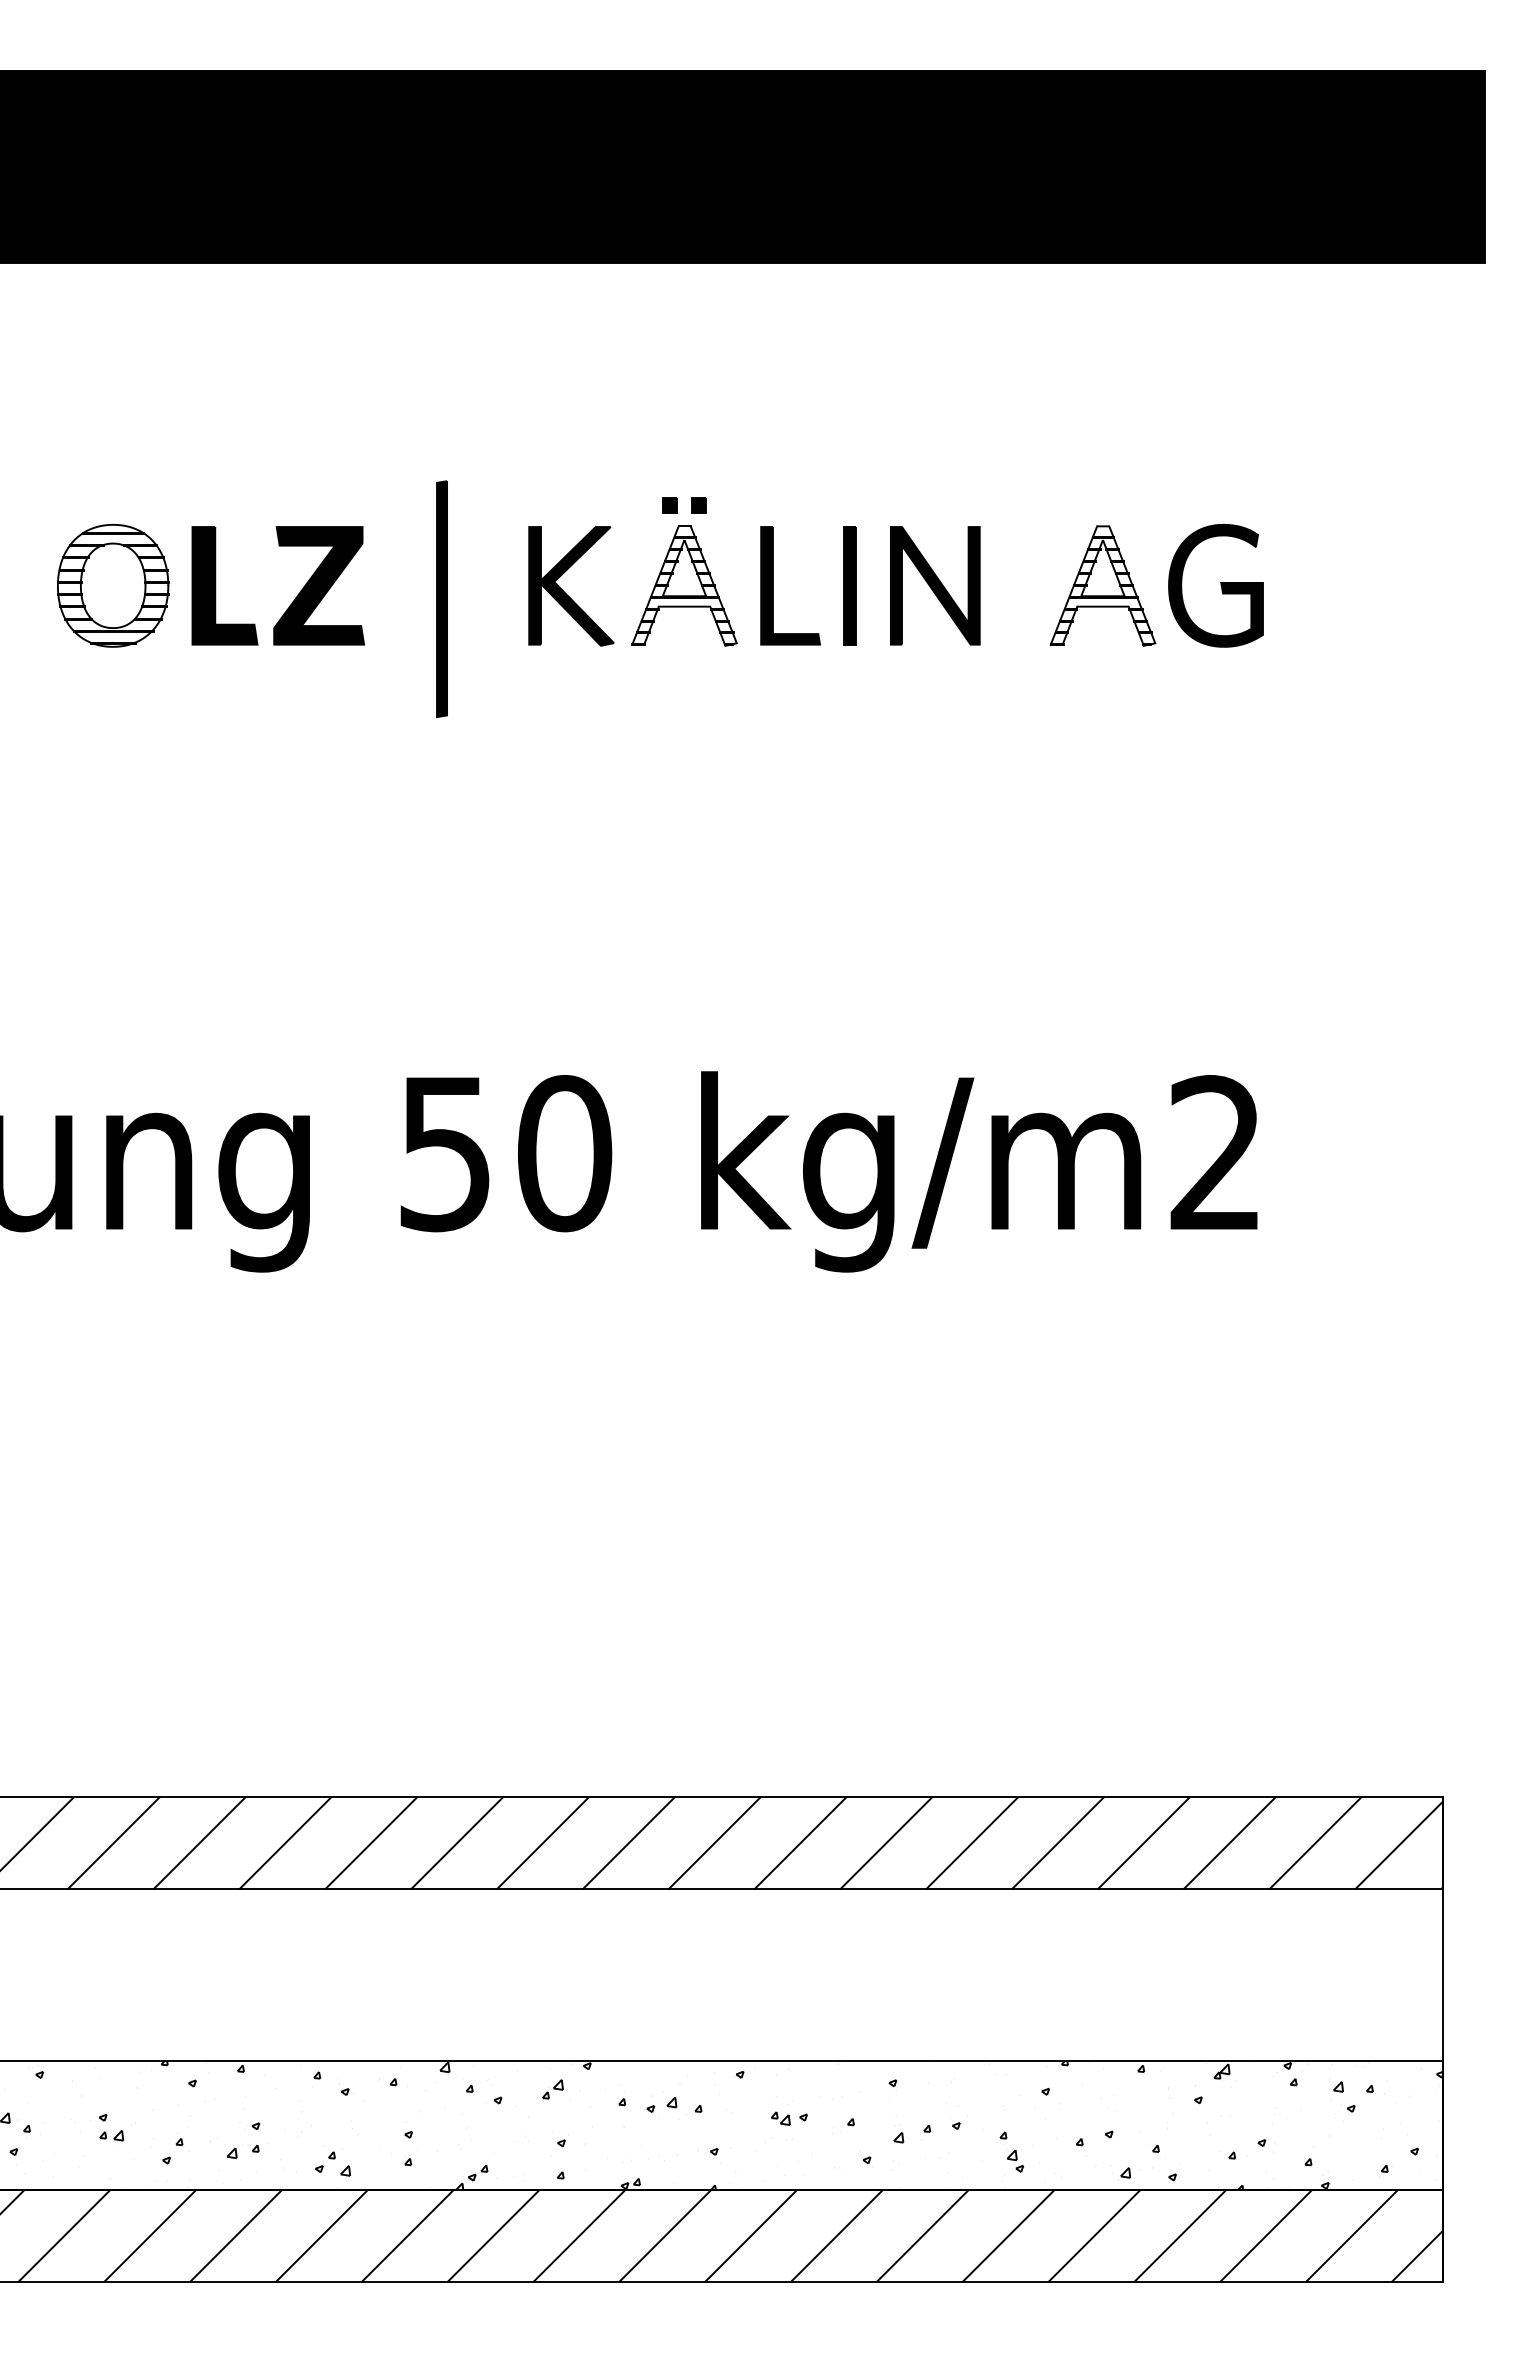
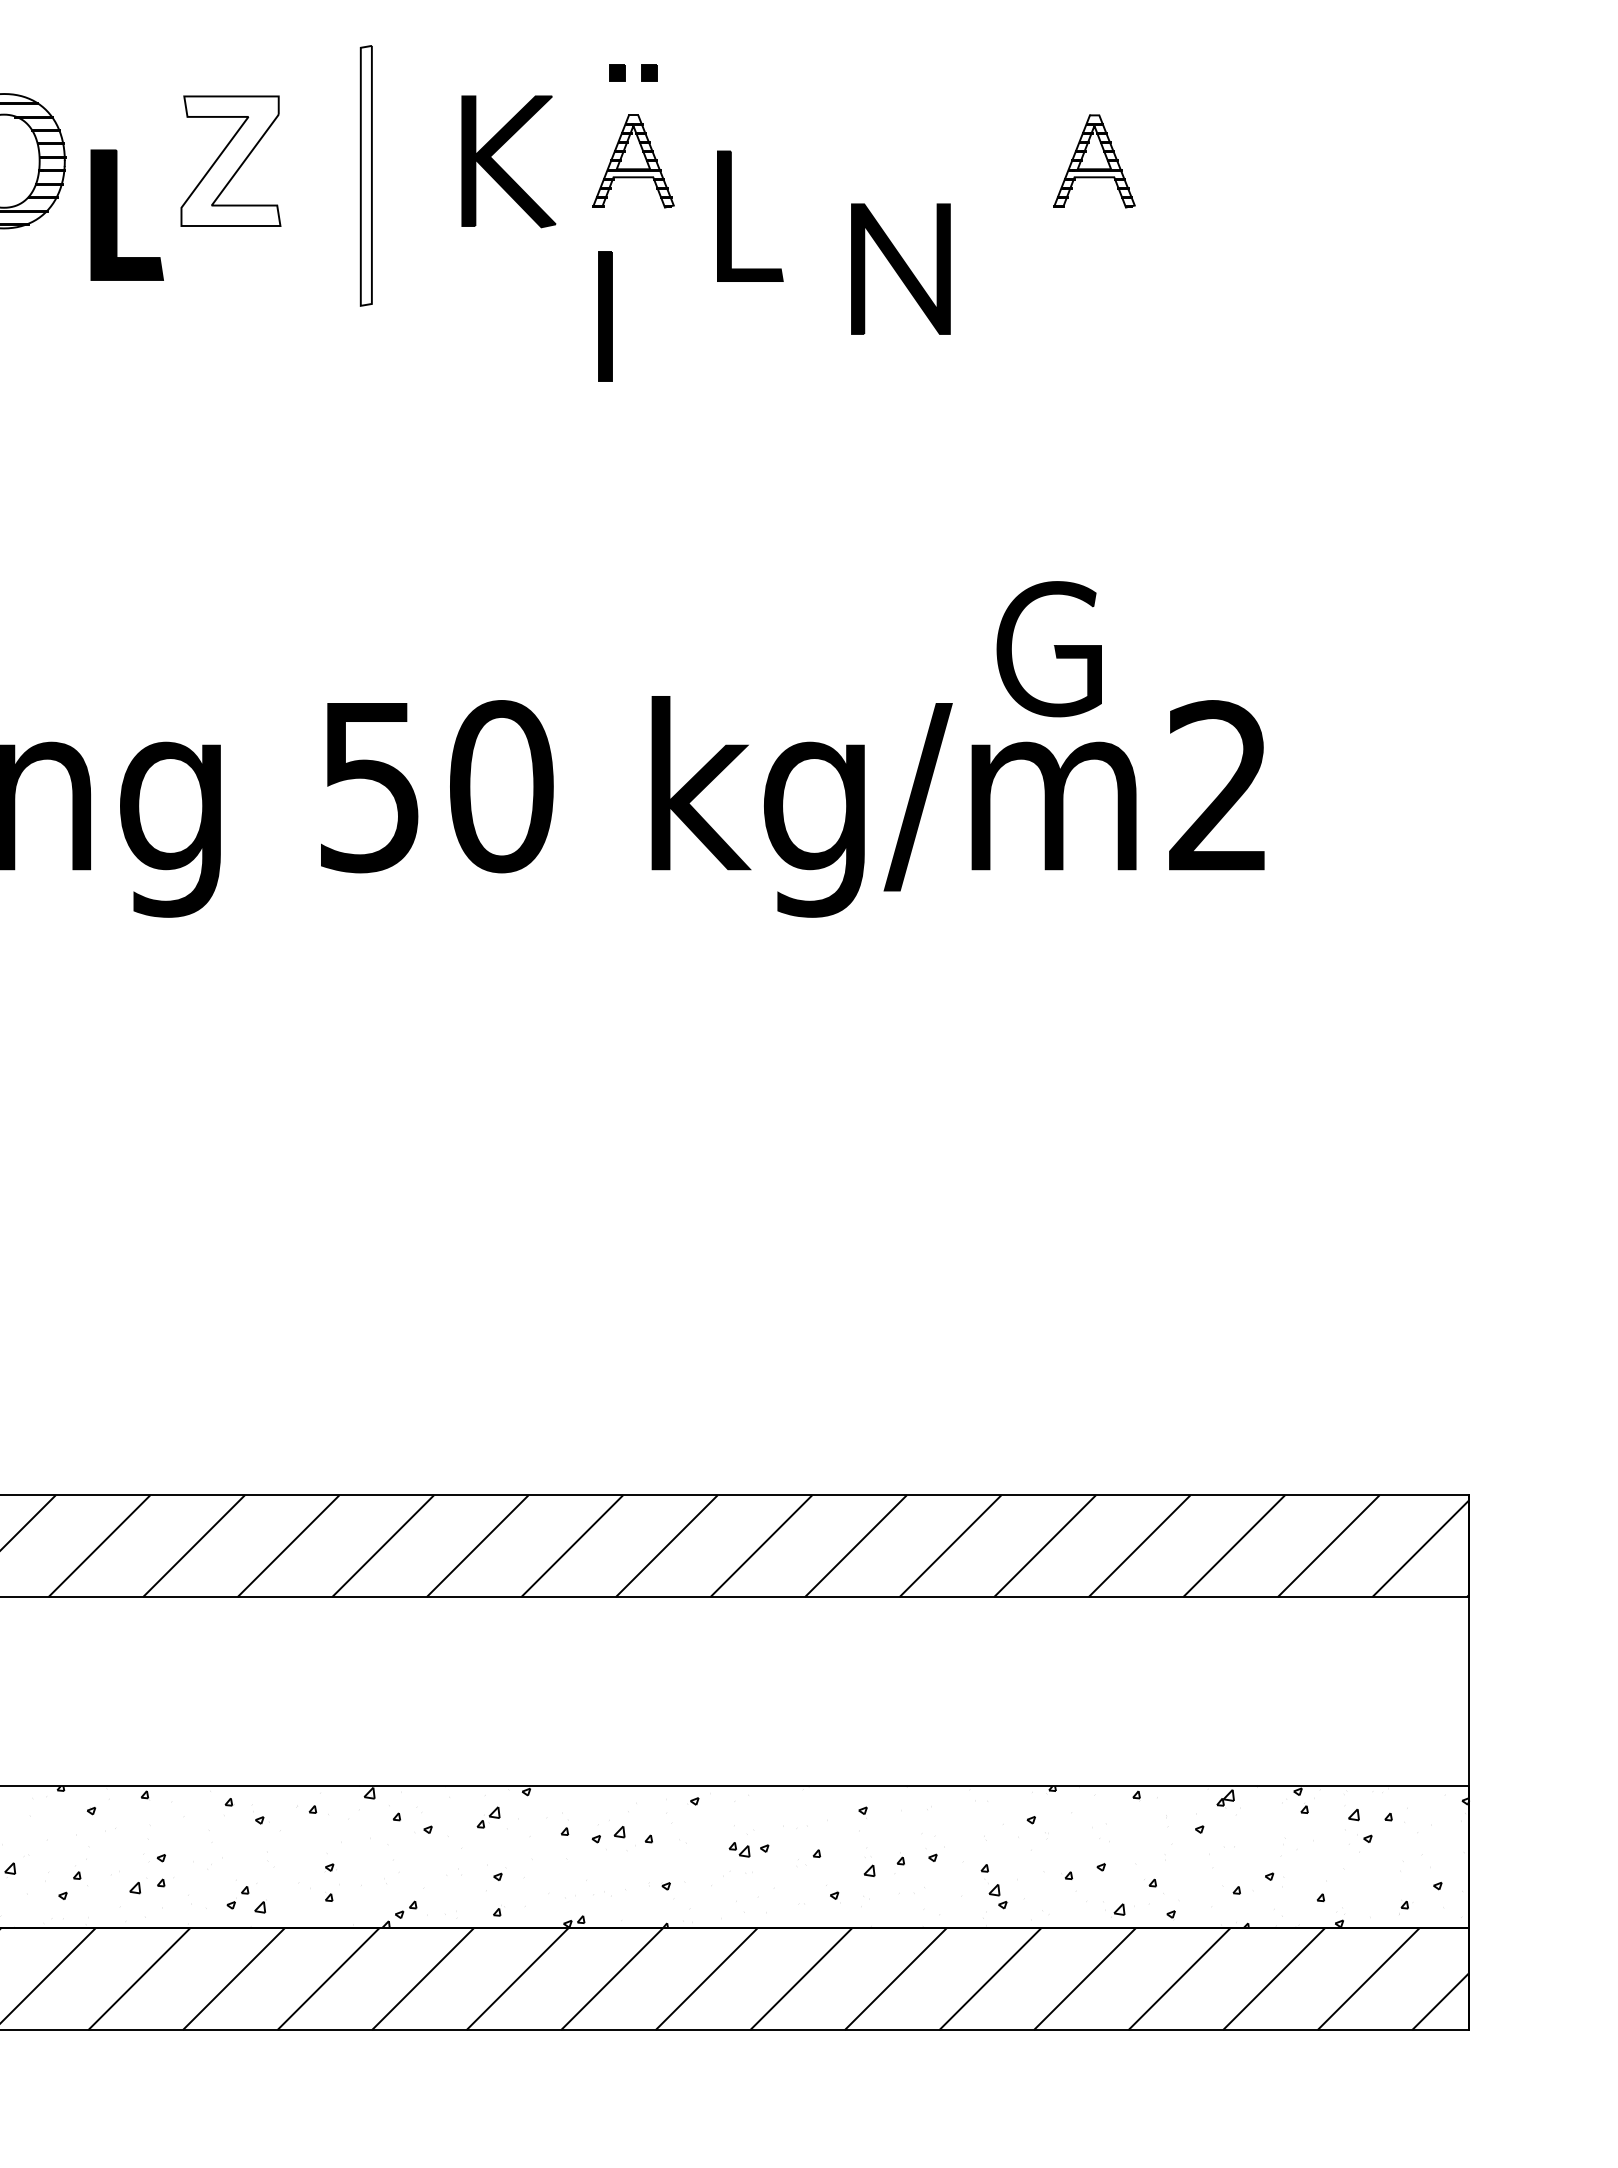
part: (216, 585) -> (117, 214), moved
fill: (319, 585) -> (231, 160), removed
part: (684, 585) -> (633, 160), size x0.7
part: (773, 585) -> (731, 215), moved
part: (849, 585) -> (604, 316), moved
part: (935, 585) -> (901, 268), moved
part: (1102, 585) -> (1093, 160), size x0.7
part: (1215, 585) -> (1048, 648), moved
fill: (442, 599) -> (366, 176), removed

